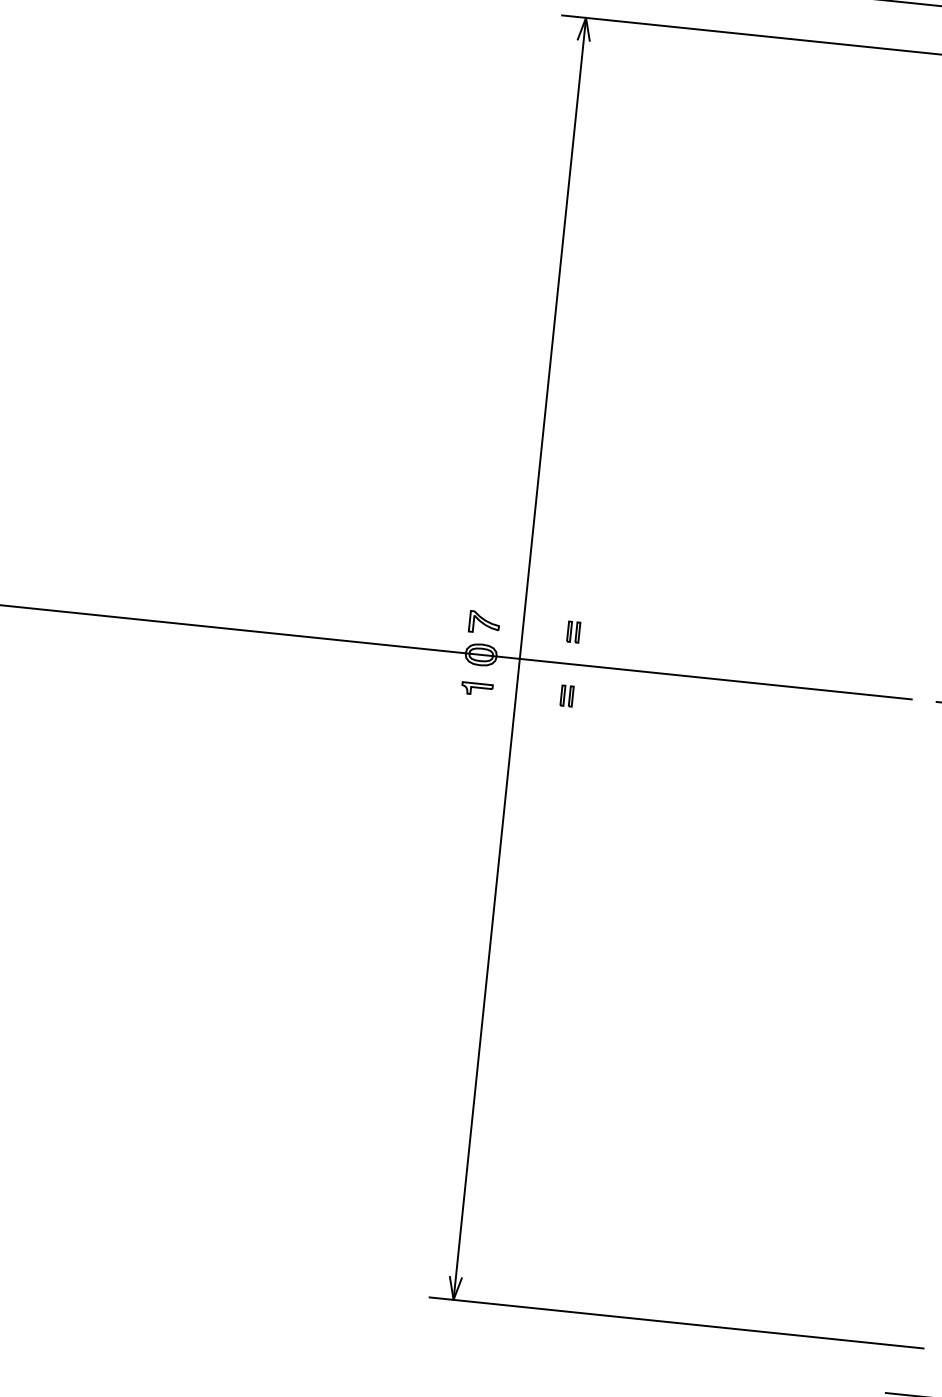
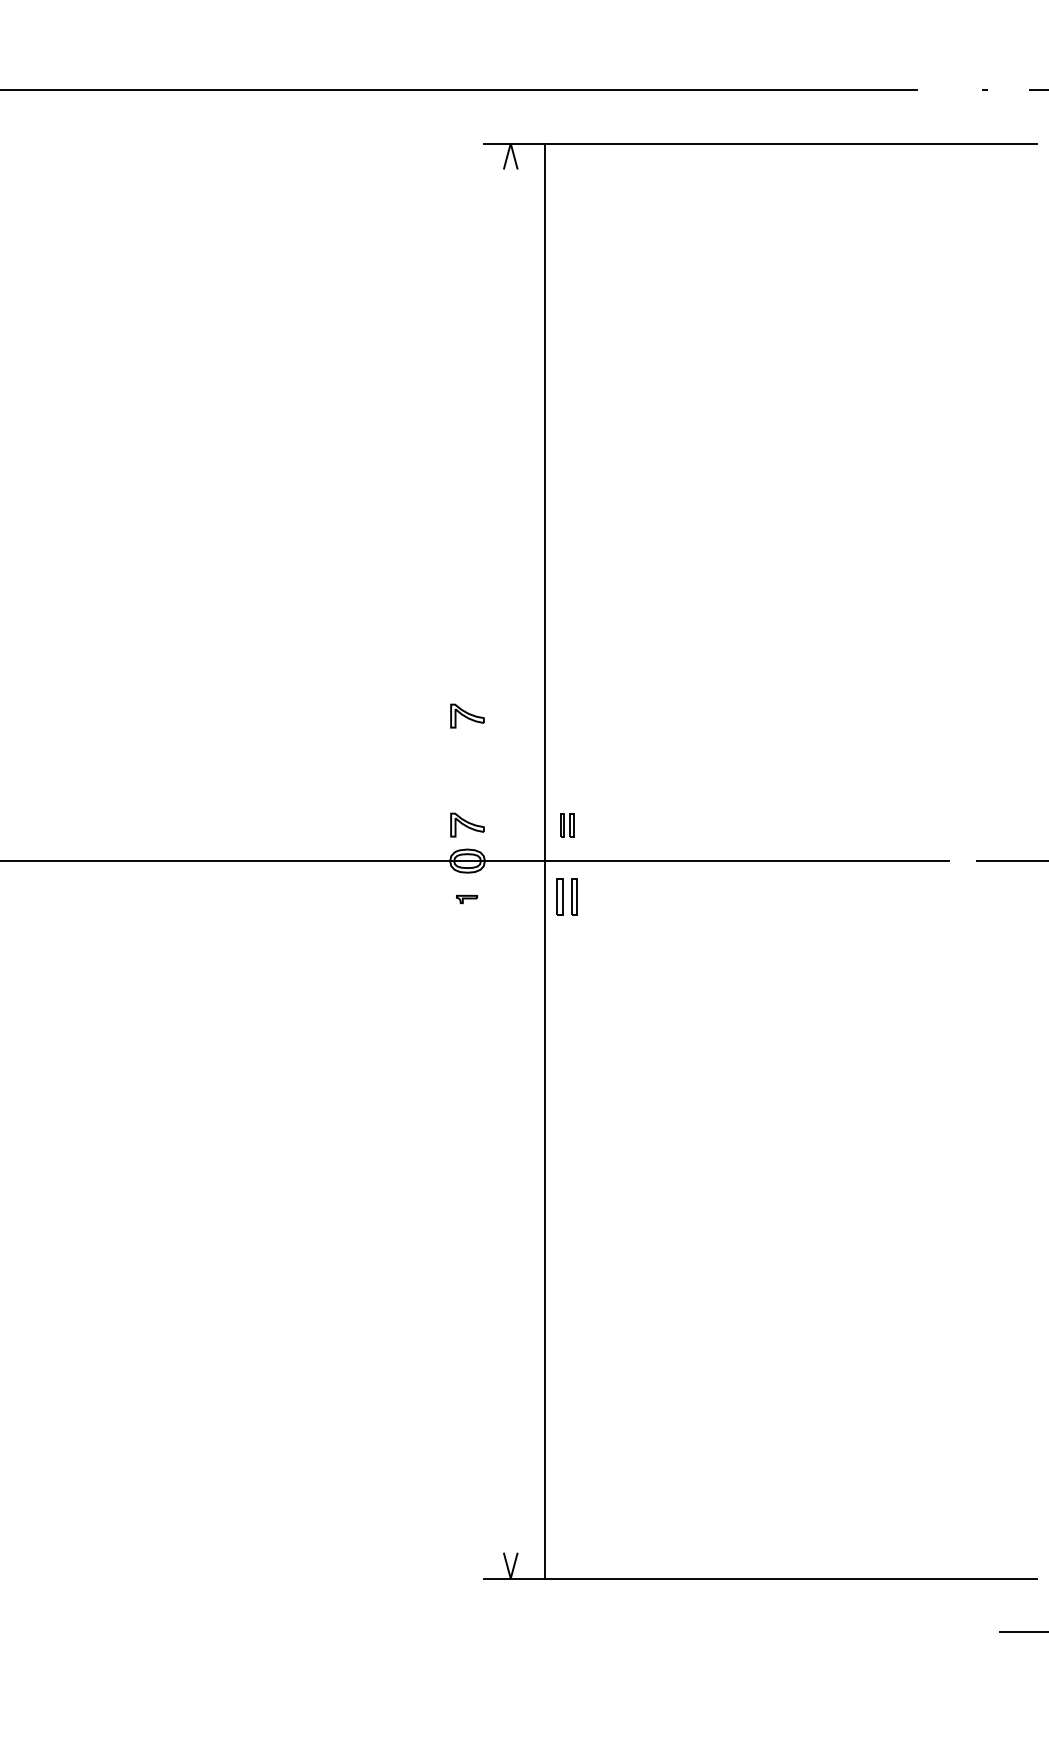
part: (494, 524) -> (467, 715), added
line: (519, 658) -> (544, 860), moved
part: (476, 689) -> (466, 899), size x0.6
part: (567, 695) -> (567, 896), size x1.6

